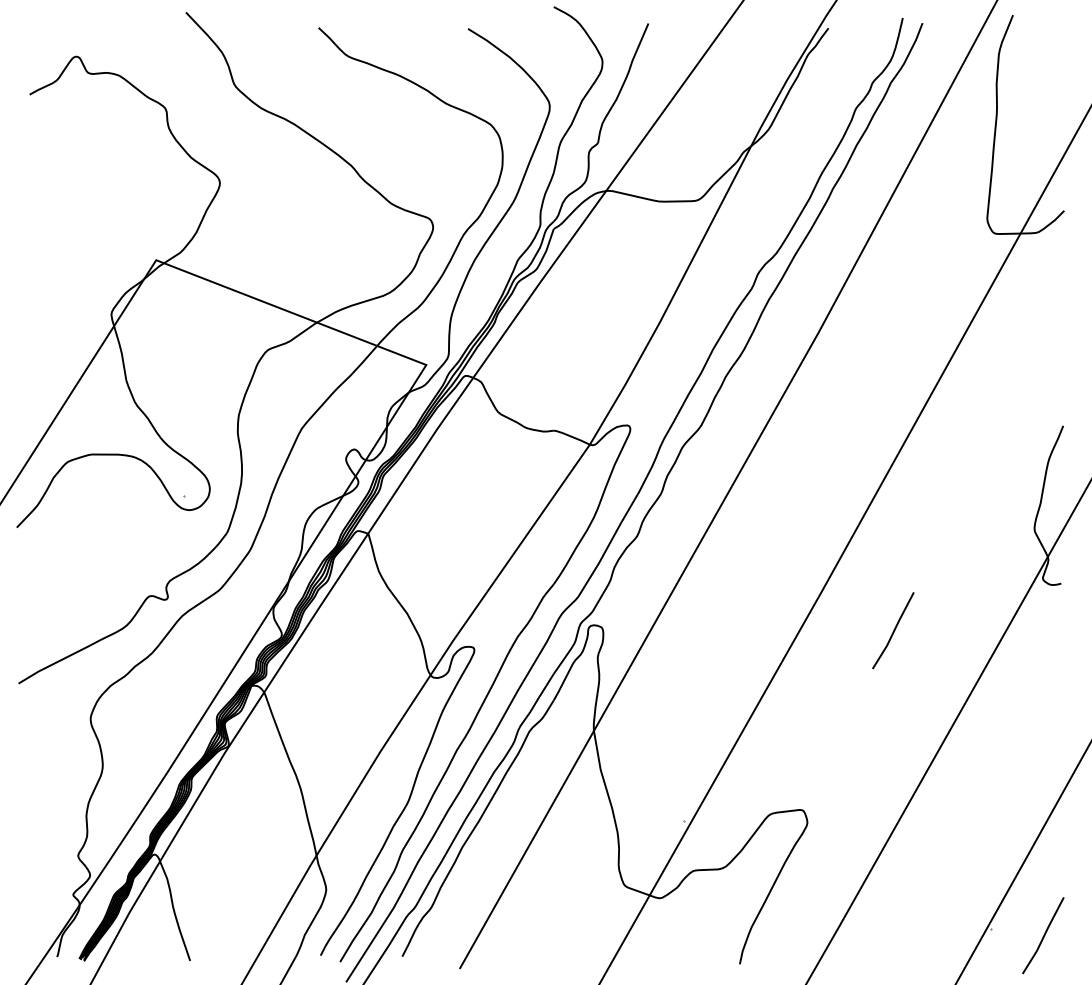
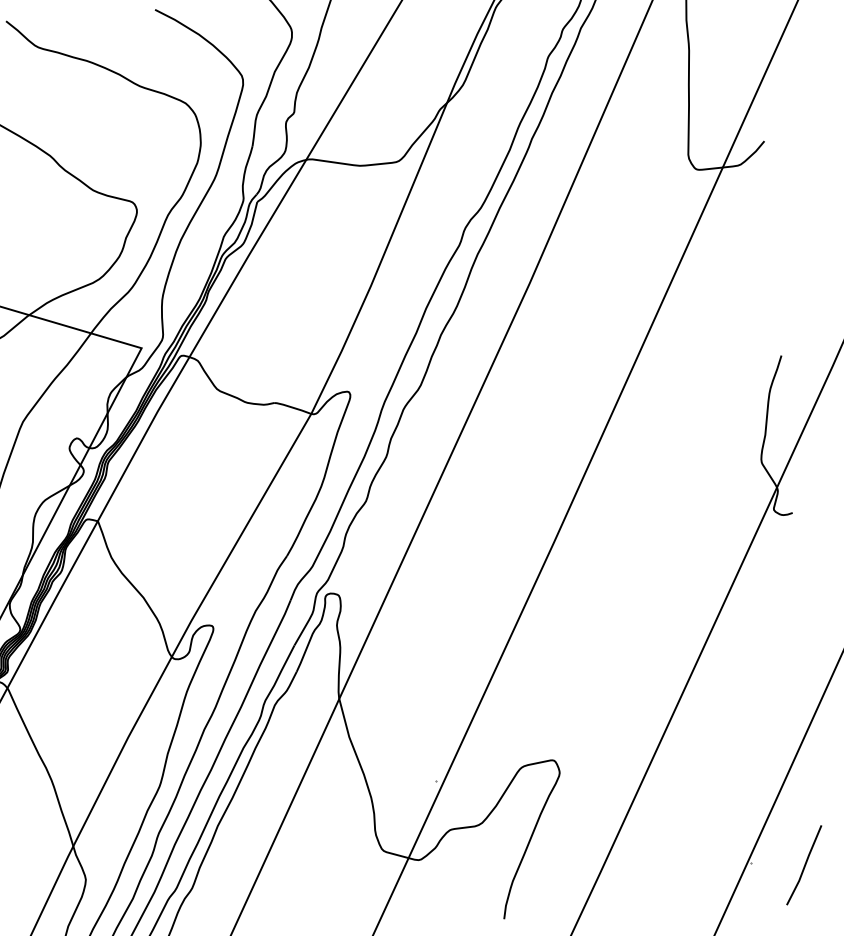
line: (893, 630) -> (629, 573), removed

